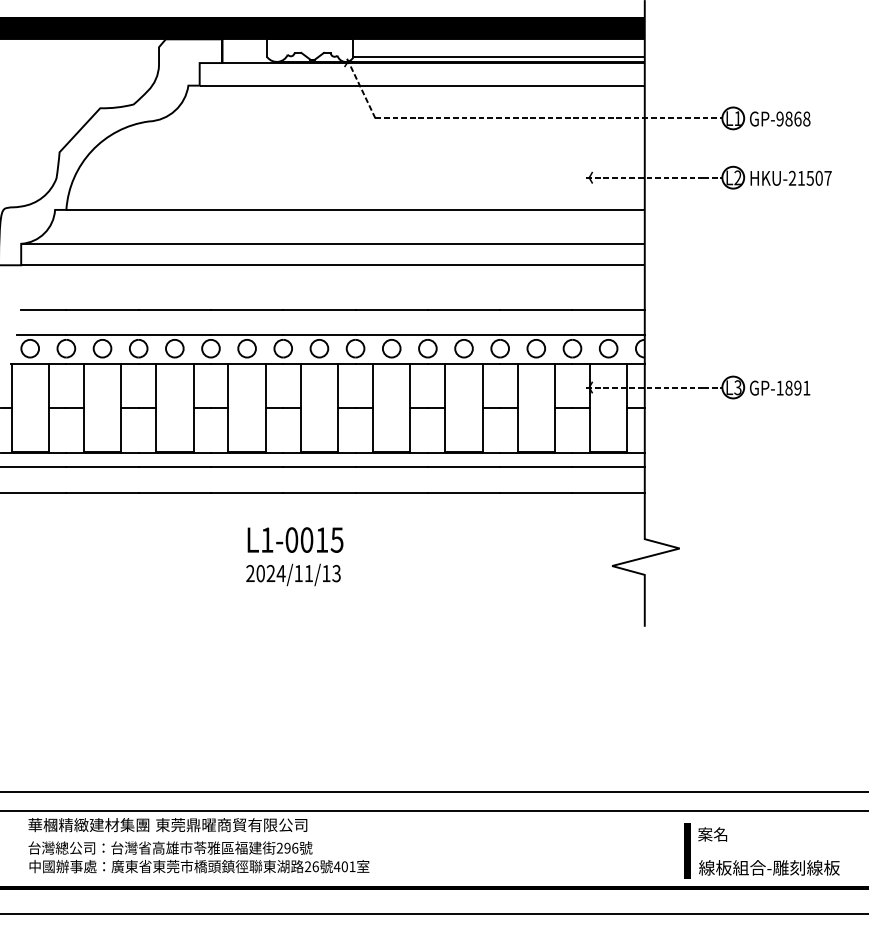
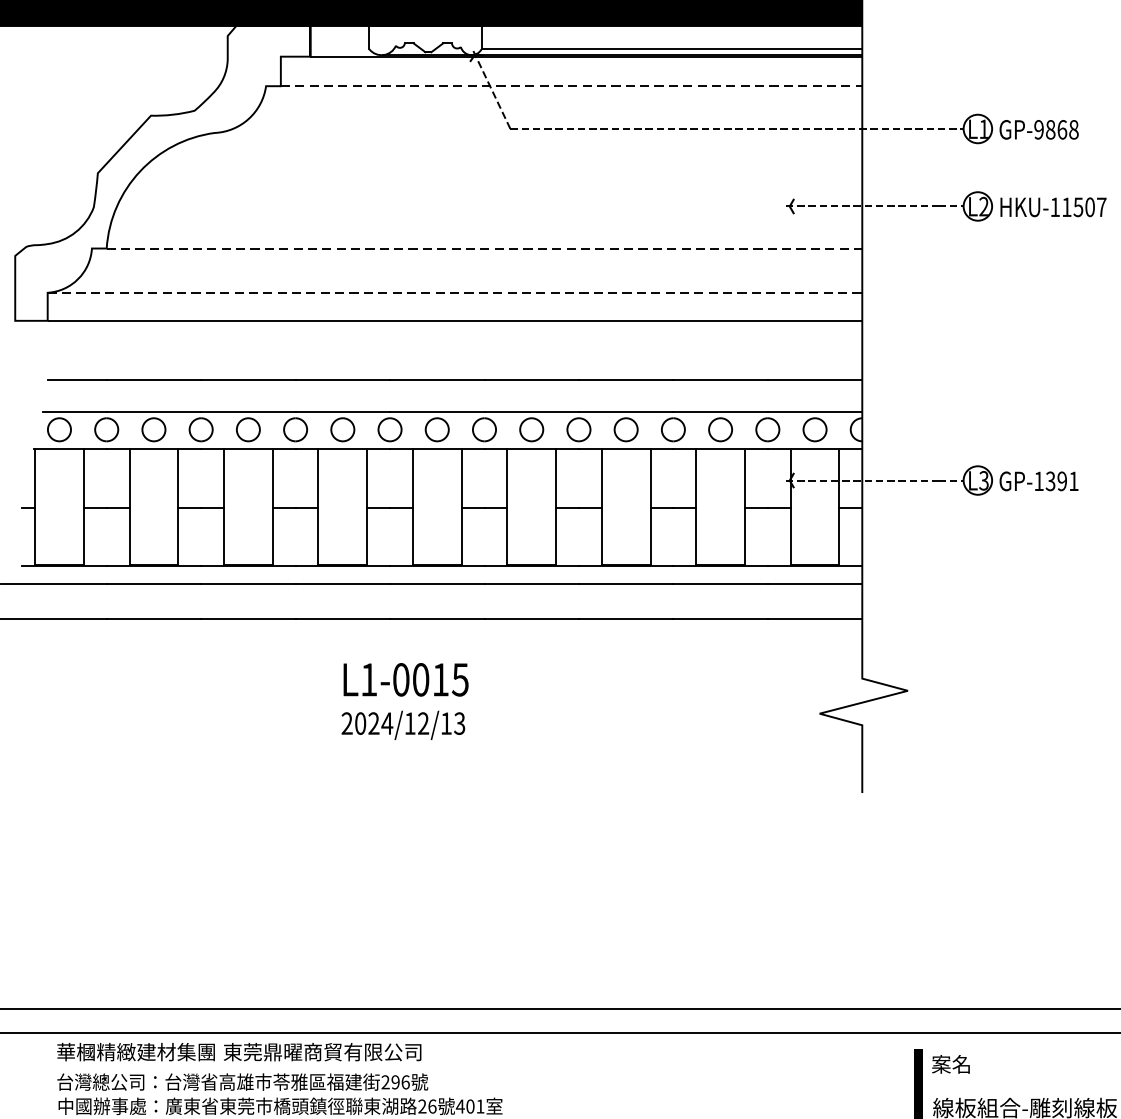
line: (422, 85) -> (571, 85), solid -> dashed
text: (792, 177) -> (1055, 206), HKU-21507 -> HKU-11507
line: (356, 209) -> (485, 247), solid -> dashed
line: (332, 243) -> (454, 292), solid -> dashed
text: (788, 387) -> (1050, 480), GP-1891 -> GP-1391
text: (308, 572) -> (422, 722), 2024/11/13 -> 2024/12/13

